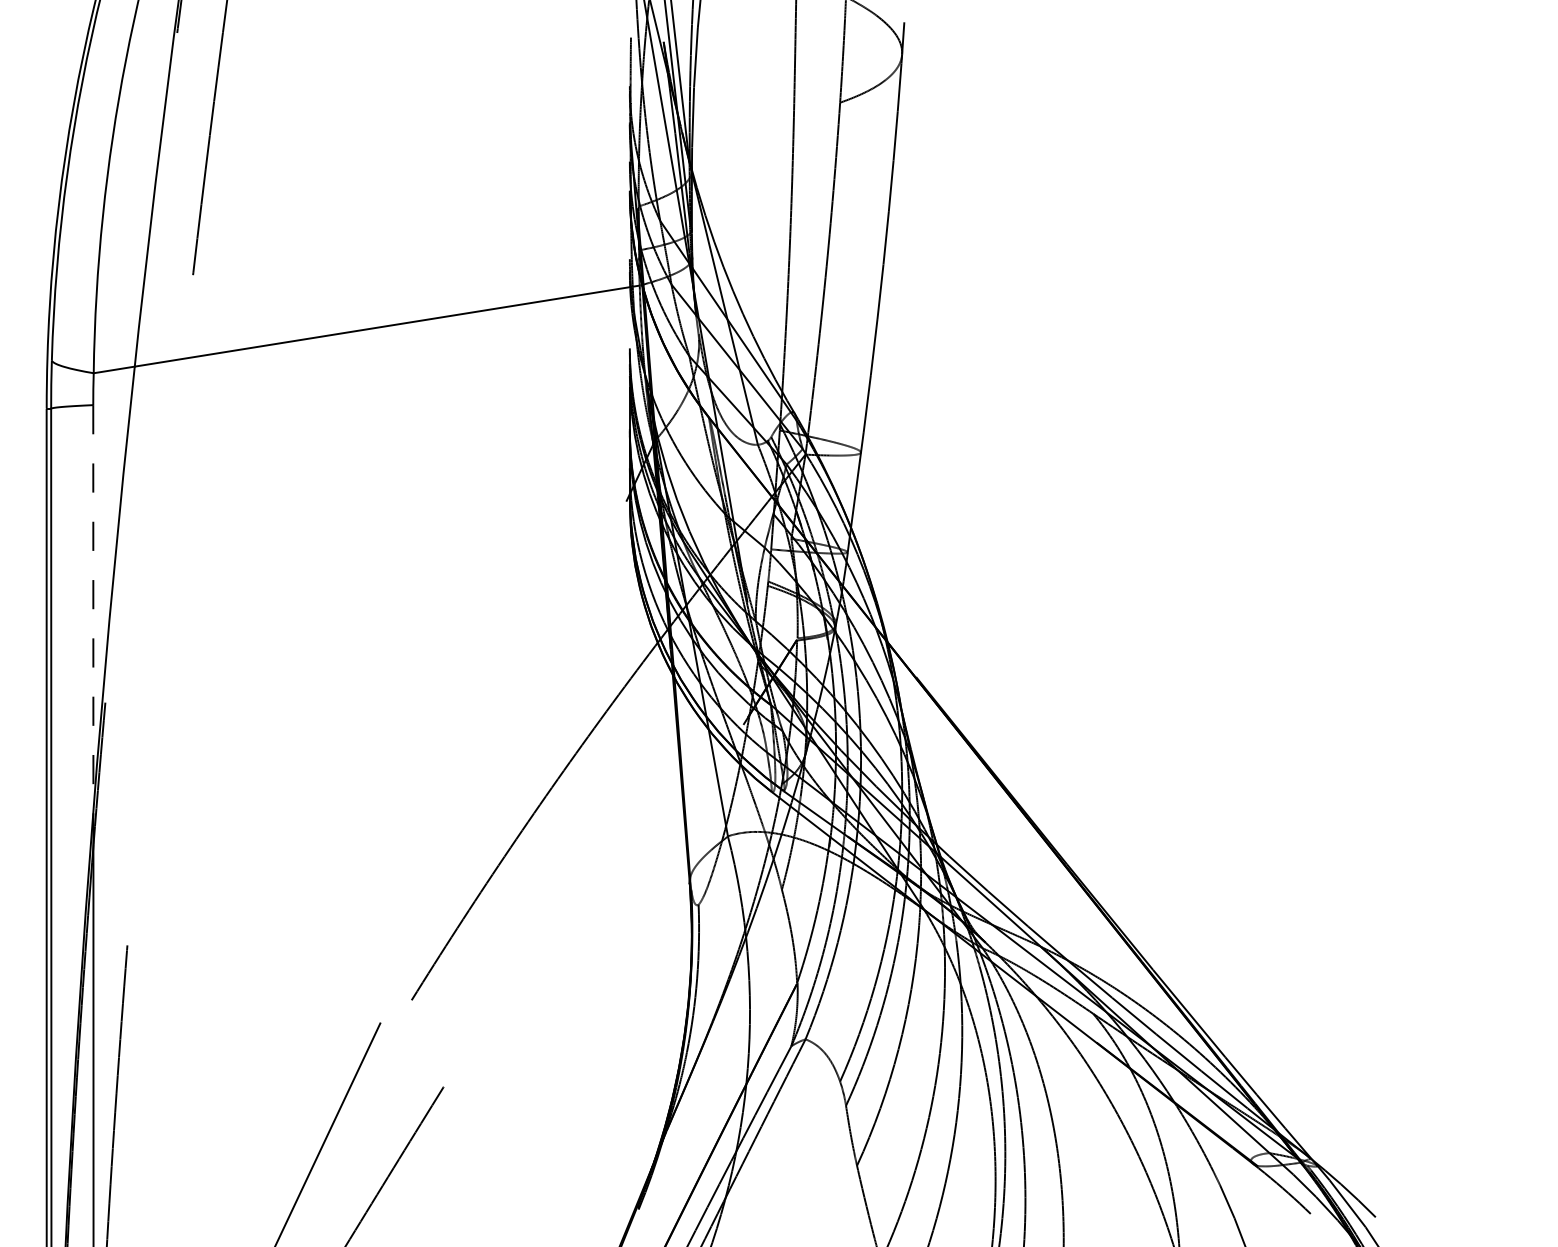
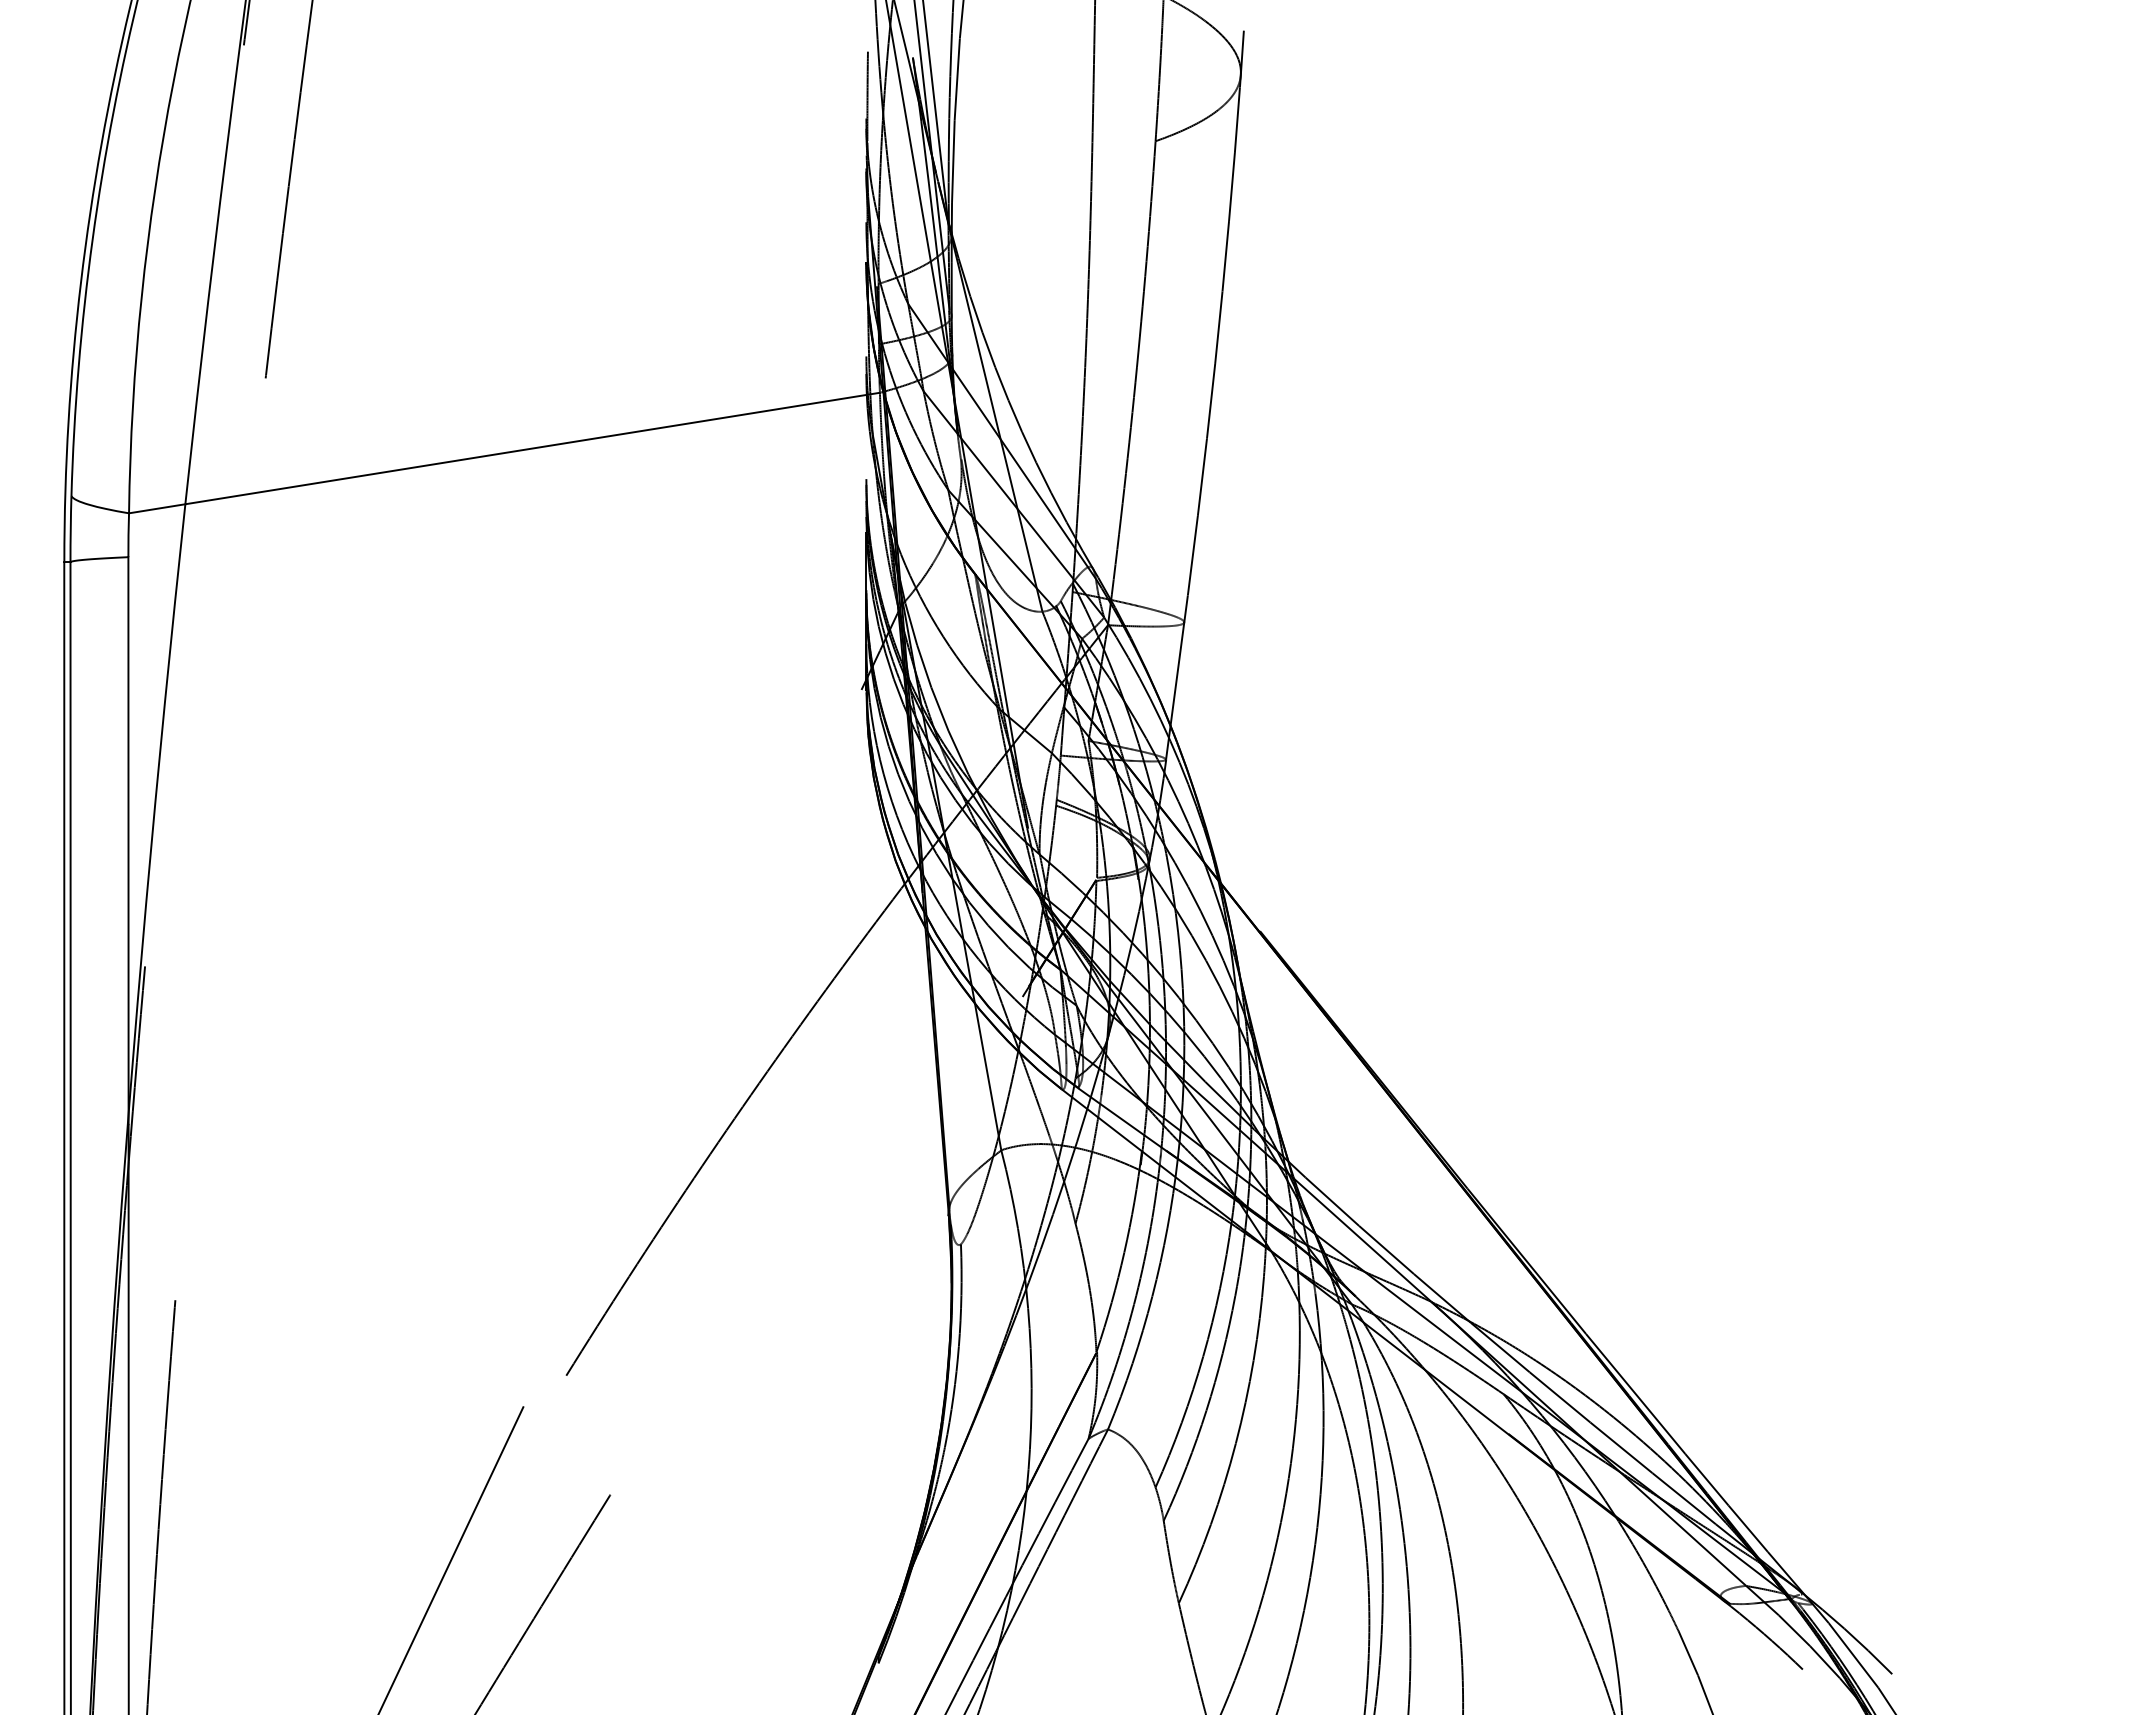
line: (93, 611) -> (128, 840), dashed -> solid

